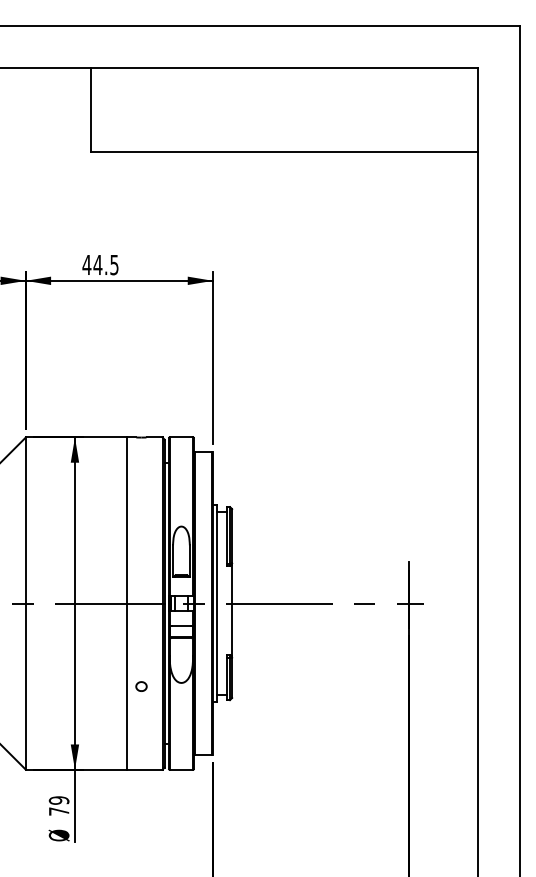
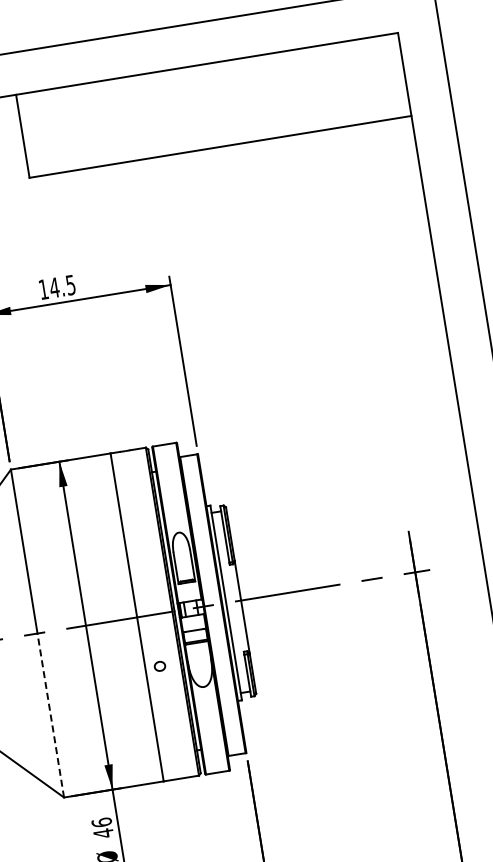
text: (86, 264) -> (43, 289), 44.5 -> 14.5
line: (25, 686) -> (50, 715), solid -> dashed
part: (141, 686) -> (159, 666), moved
text: (58, 806) -> (102, 828), 79 -> 46

